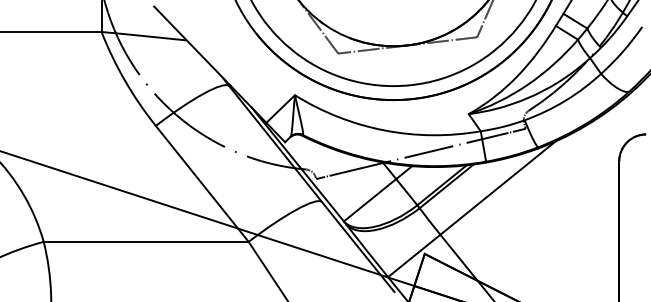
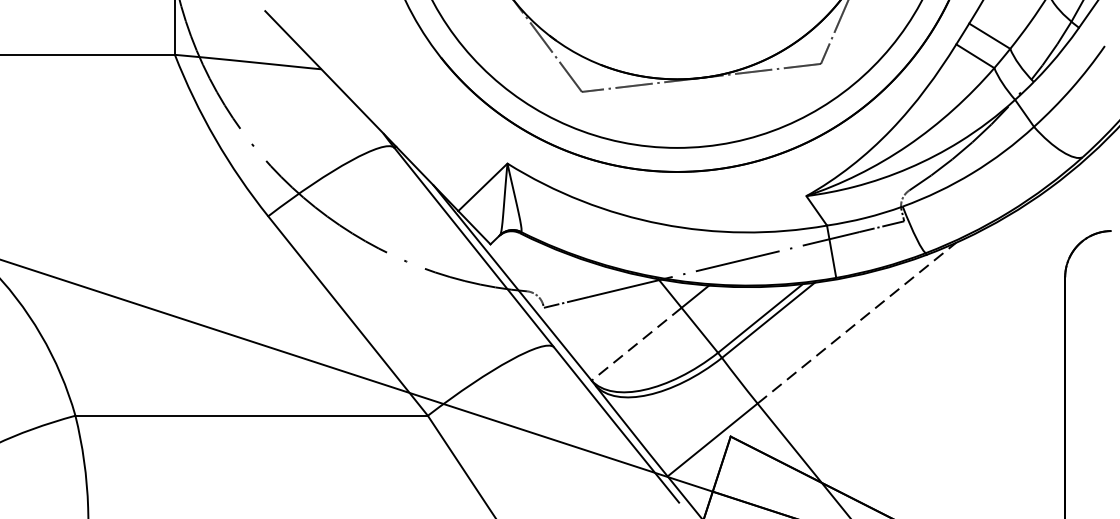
line: (498, 187) -> (857, 322), solid -> dashed
line: (370, 200) -> (637, 344), solid -> dashed

